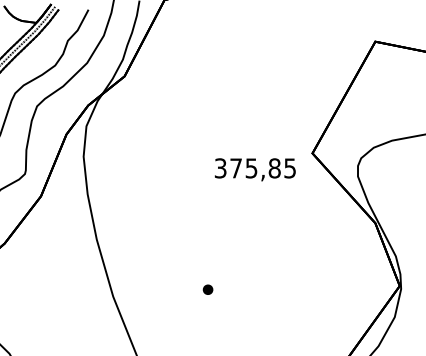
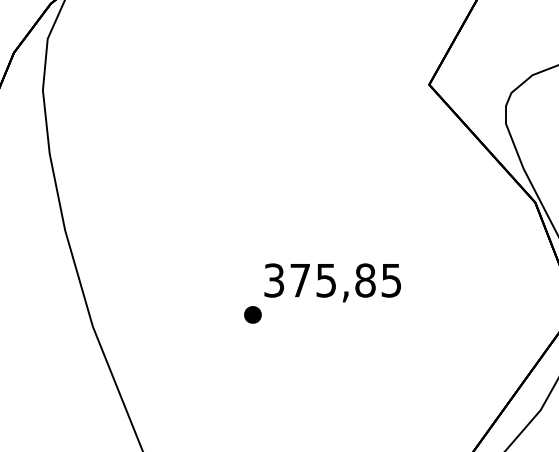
text: (255, 169) -> (332, 282), moved

